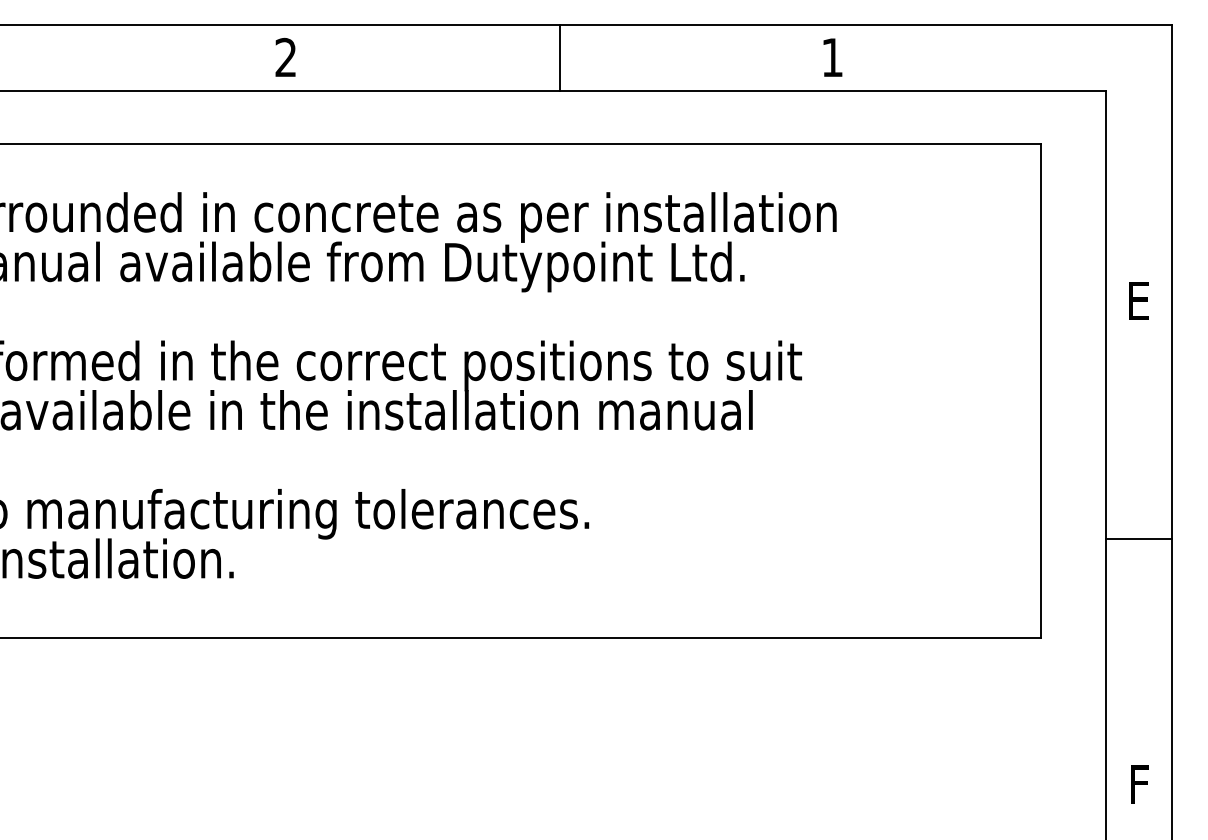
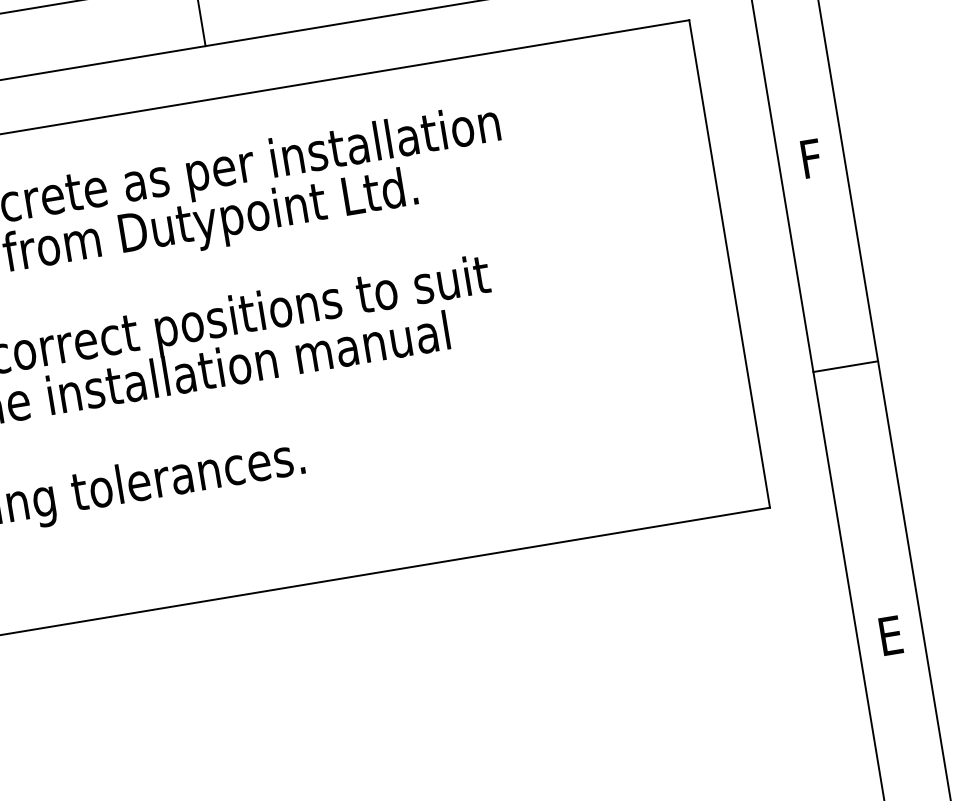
text: (1138, 300) -> (810, 158), E -> F
line: (1138, 538) -> (845, 366), moved
text: (1139, 784) -> (890, 635), F -> E

